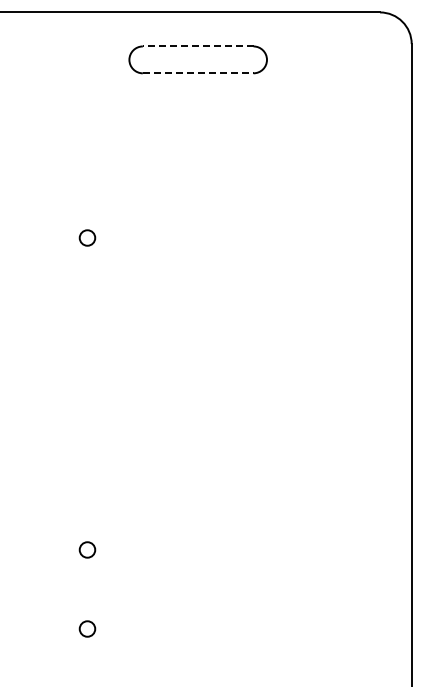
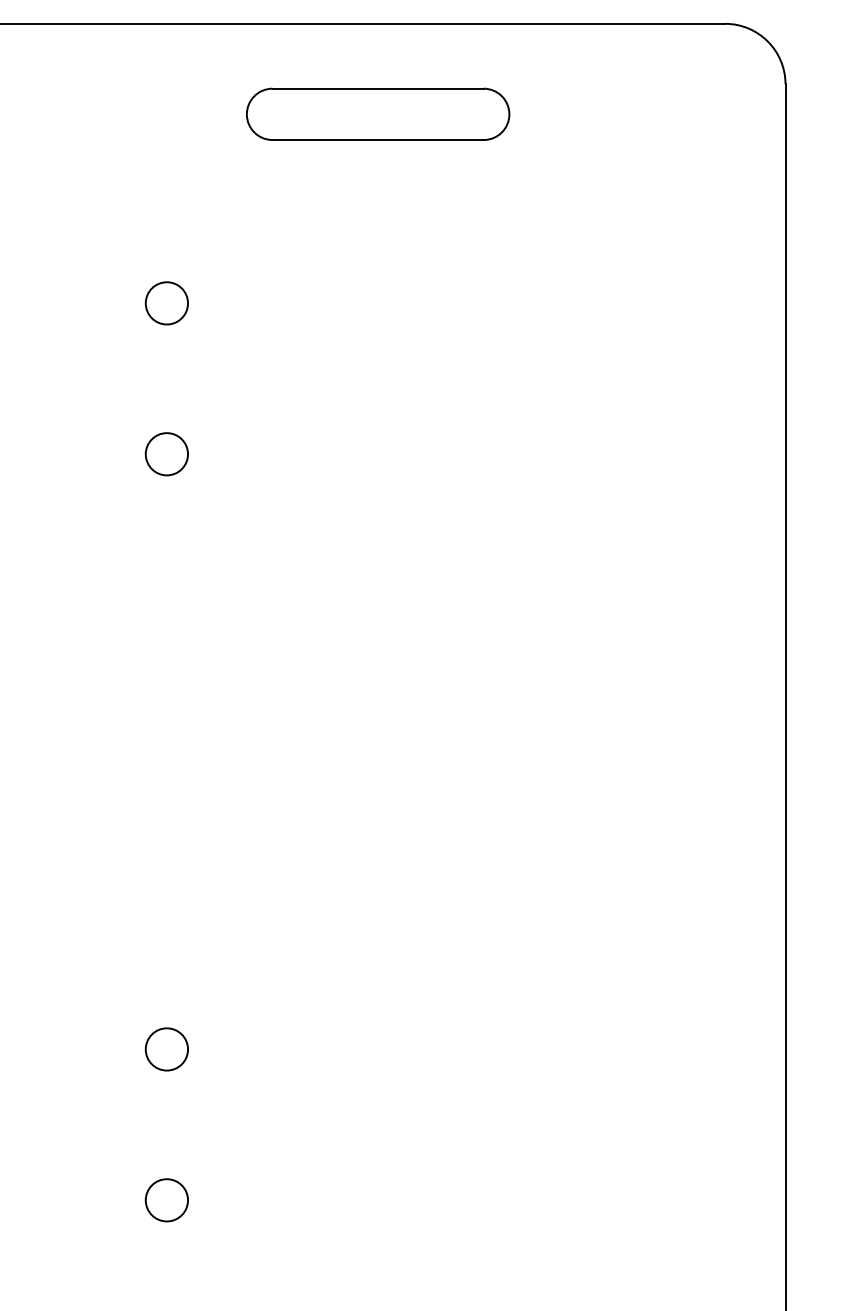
line: (197, 46) -> (376, 88), dashed -> solid
line: (198, 73) -> (378, 140), dashed -> solid
circle: (87, 158) -> (166, 302), added
circle: (87, 237) -> (166, 453), size x1.43
circle: (87, 549) -> (166, 1048), size x1.43
circle: (87, 628) -> (166, 1199), size x1.43

